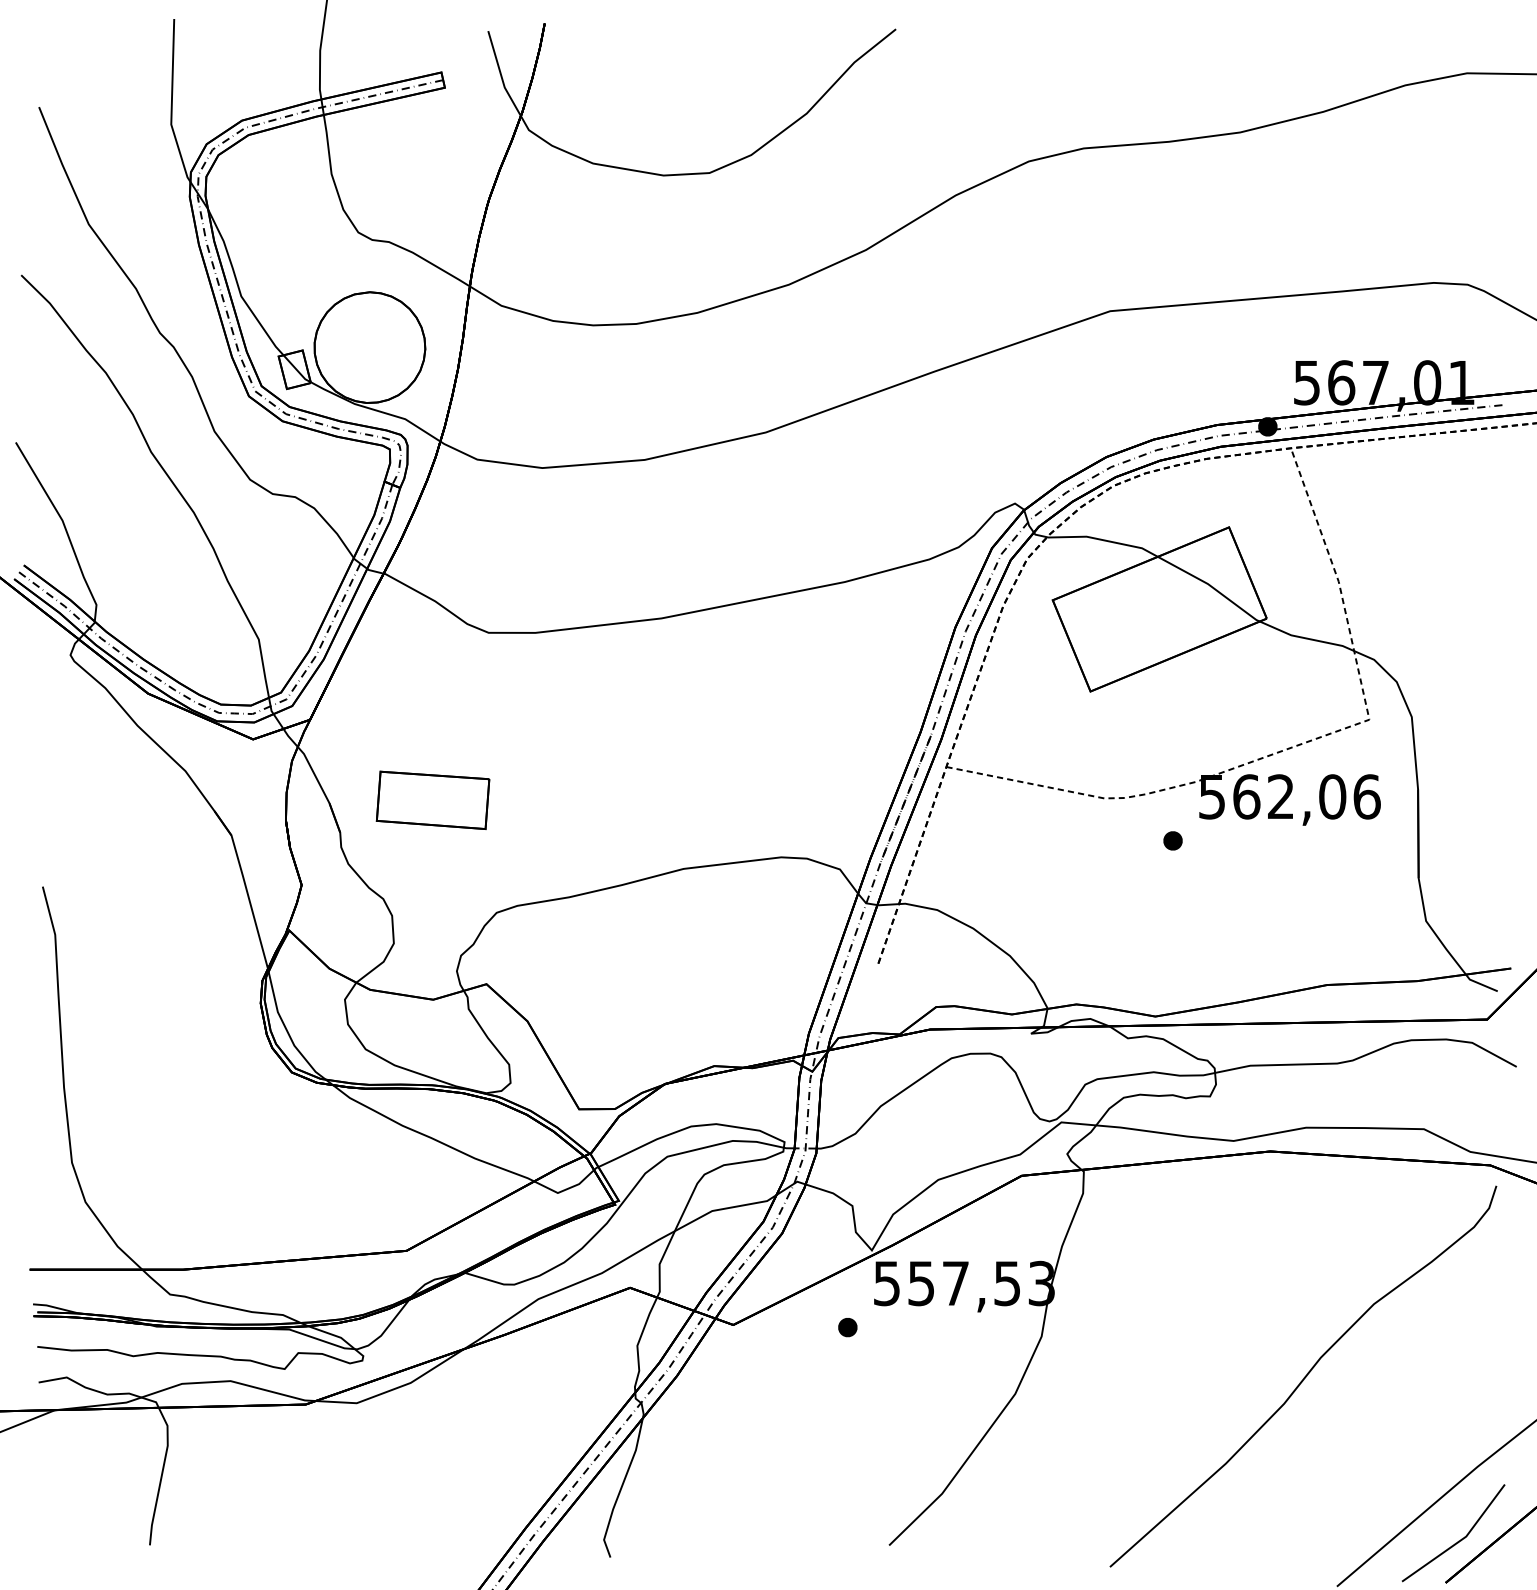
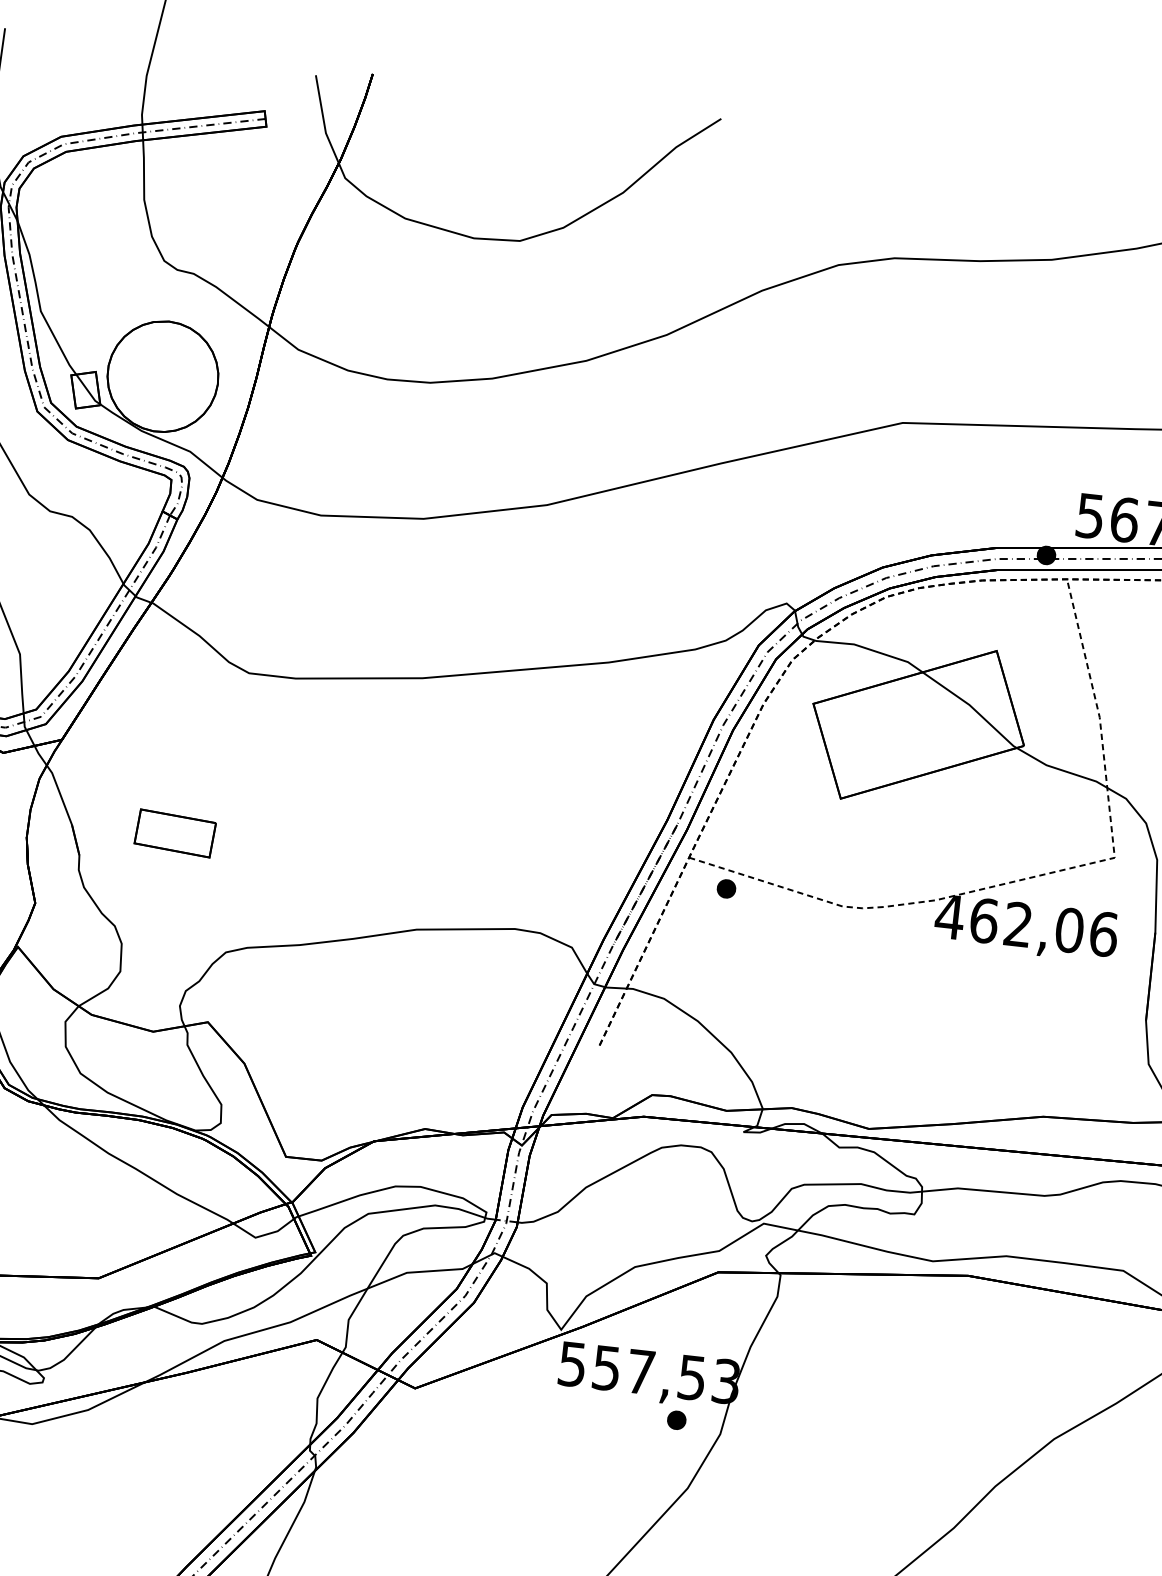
text: (1211, 797) -> (949, 917), 562,06 -> 462,06
part: (432, 799) -> (174, 832), size x0.7
part: (1172, 840) -> (726, 888), moved
part: (847, 1327) -> (676, 1420), moved

